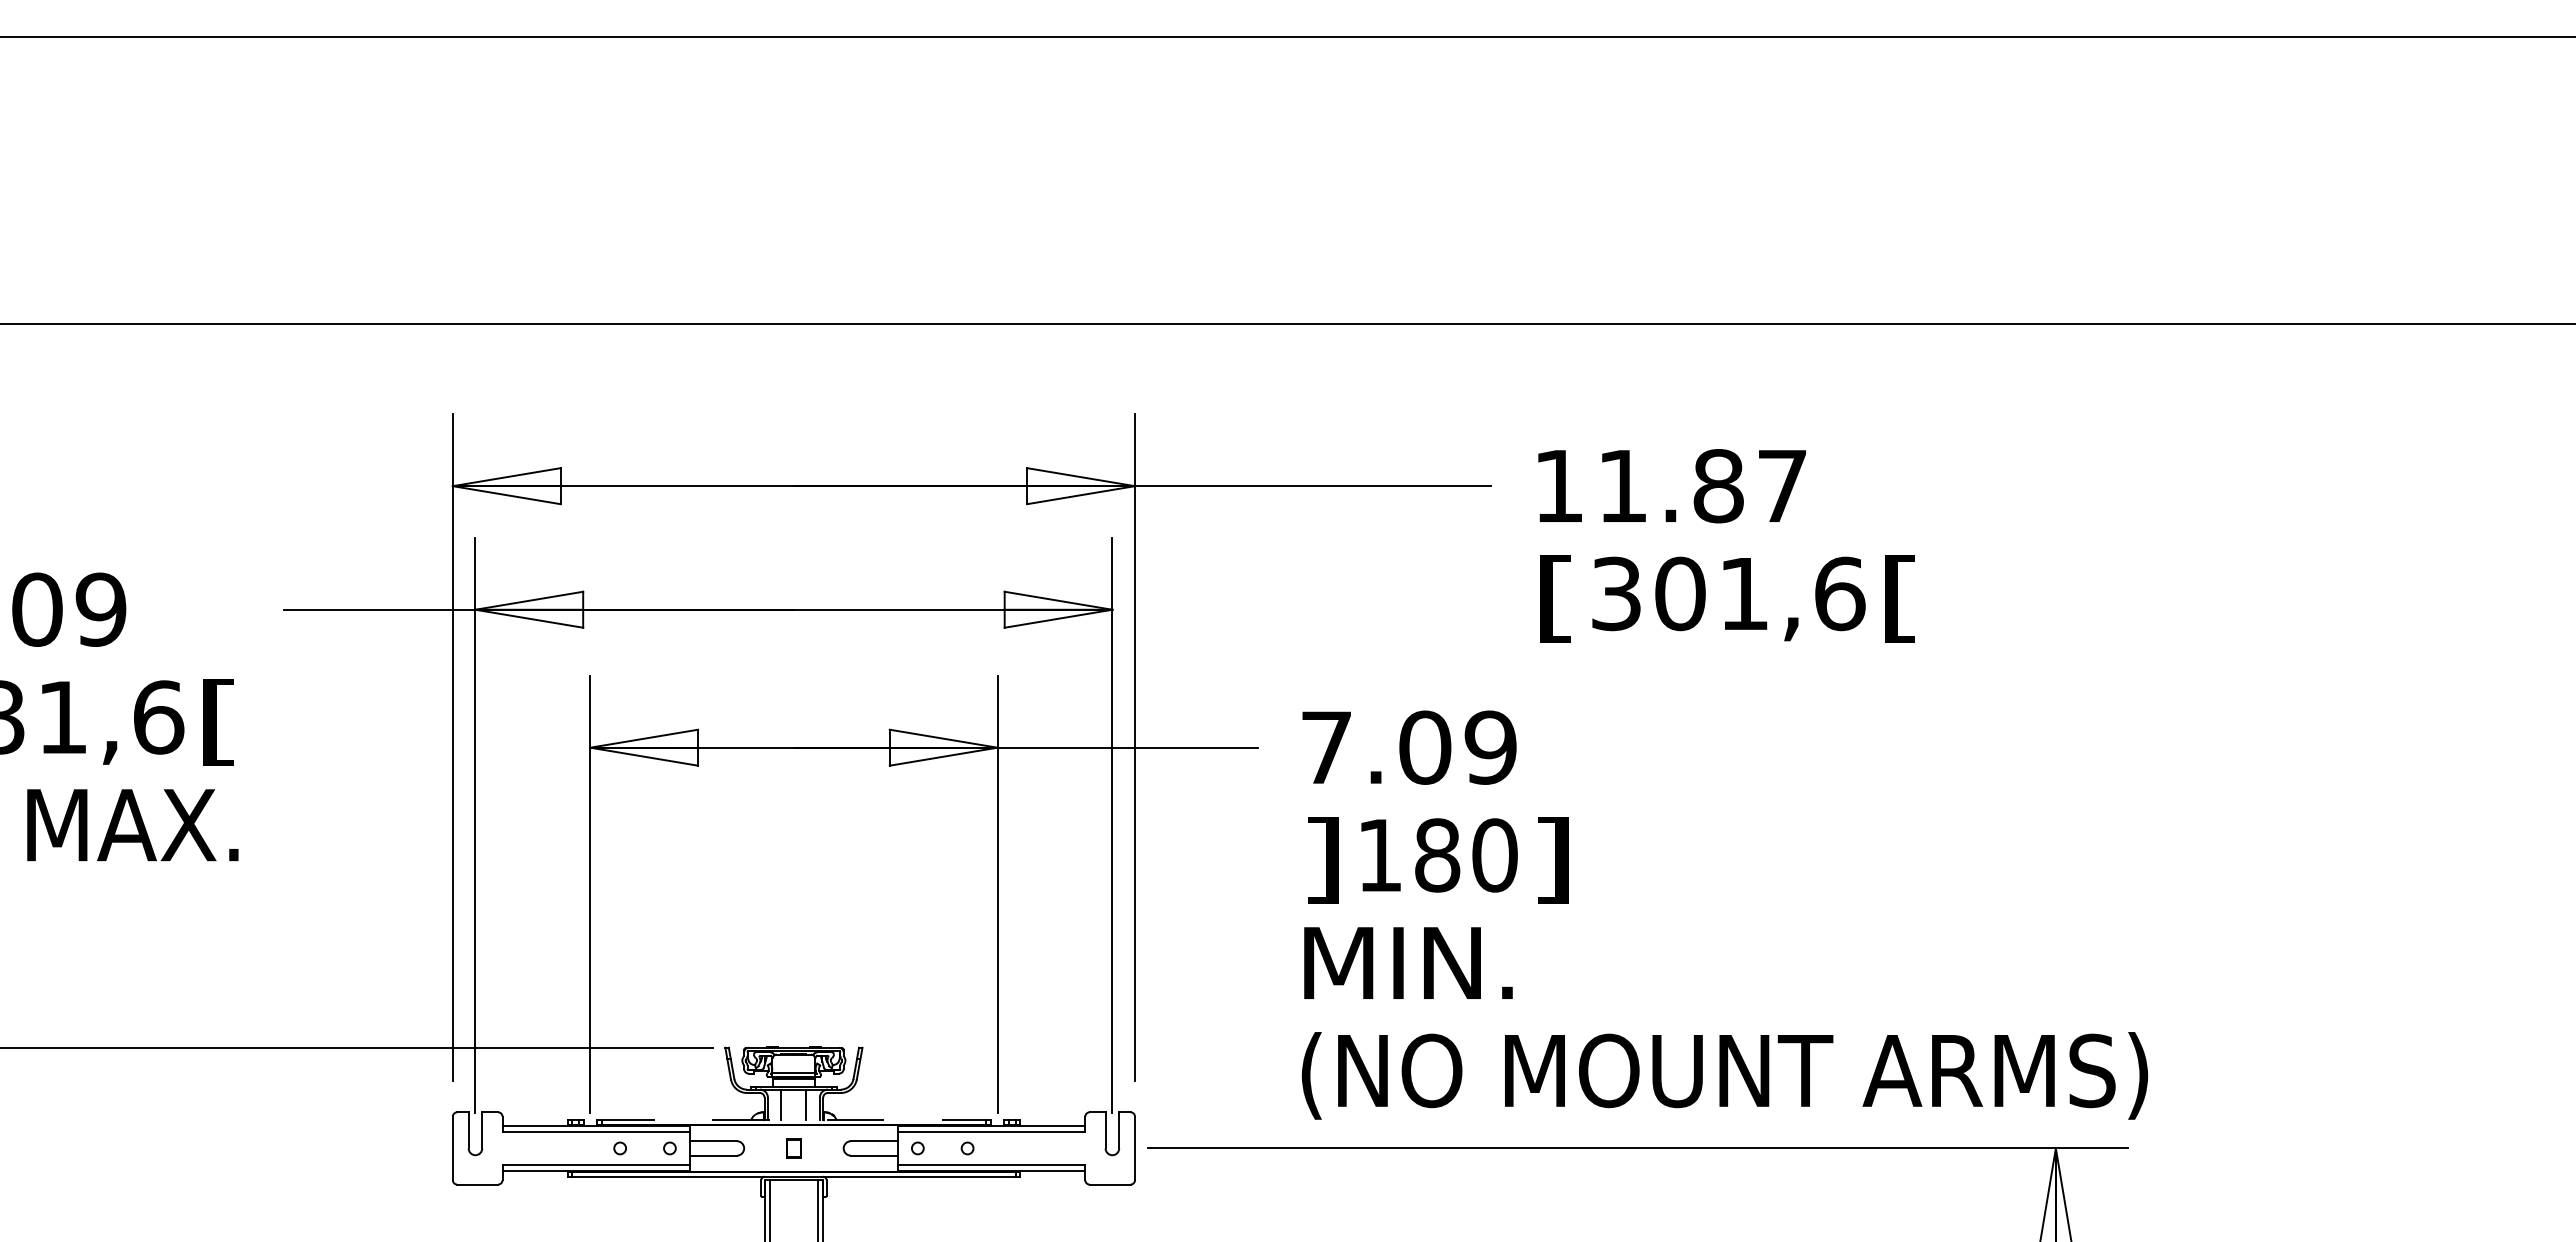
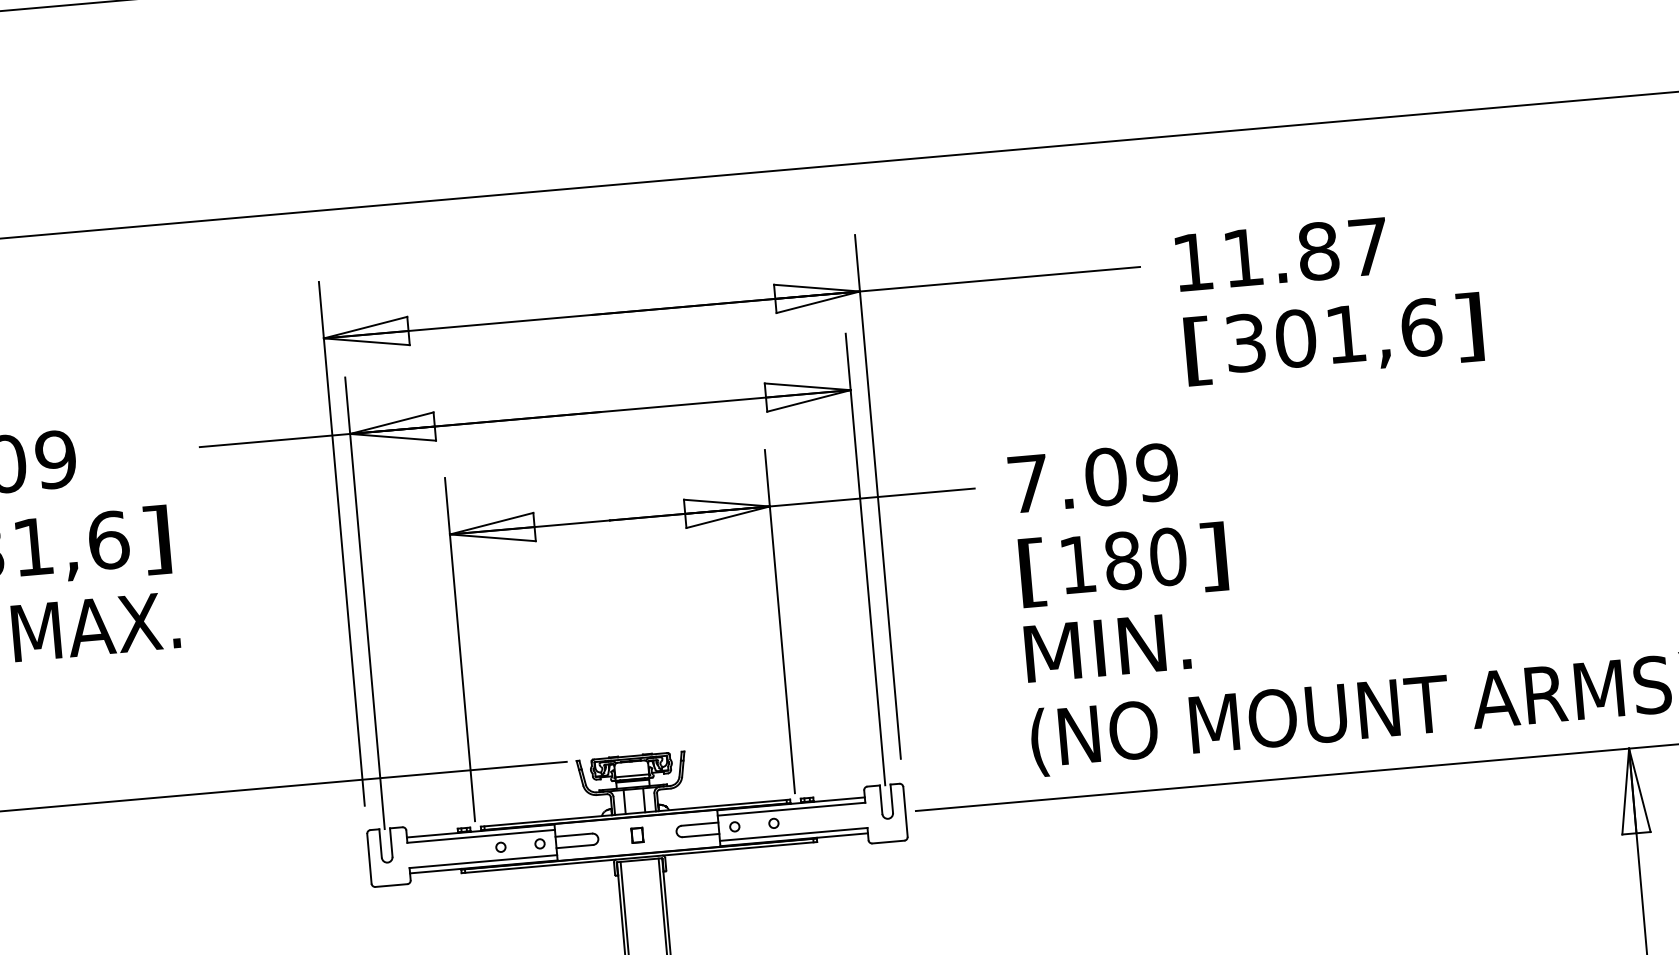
text: (1900, 598) -> (1469, 327), [ -> ]
text: (219, 722) -> (156, 540), [ -> ]
text: (1322, 860) -> (1033, 572), ] -> [
line: (793, 1120) -> (635, 813), dashed -> solid

